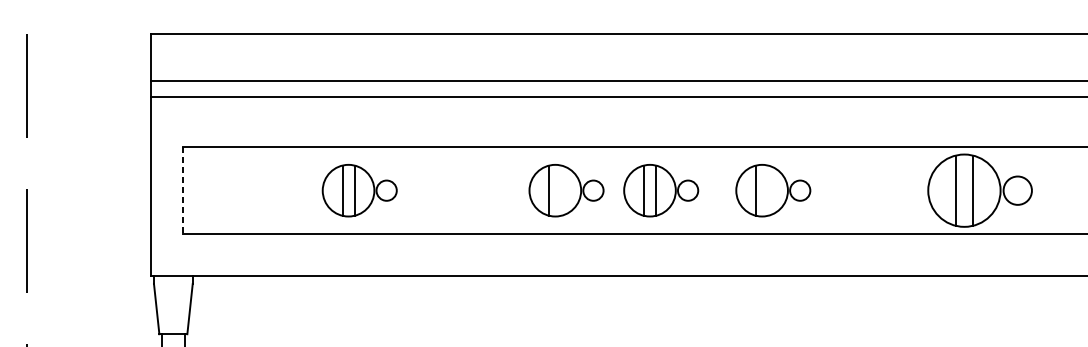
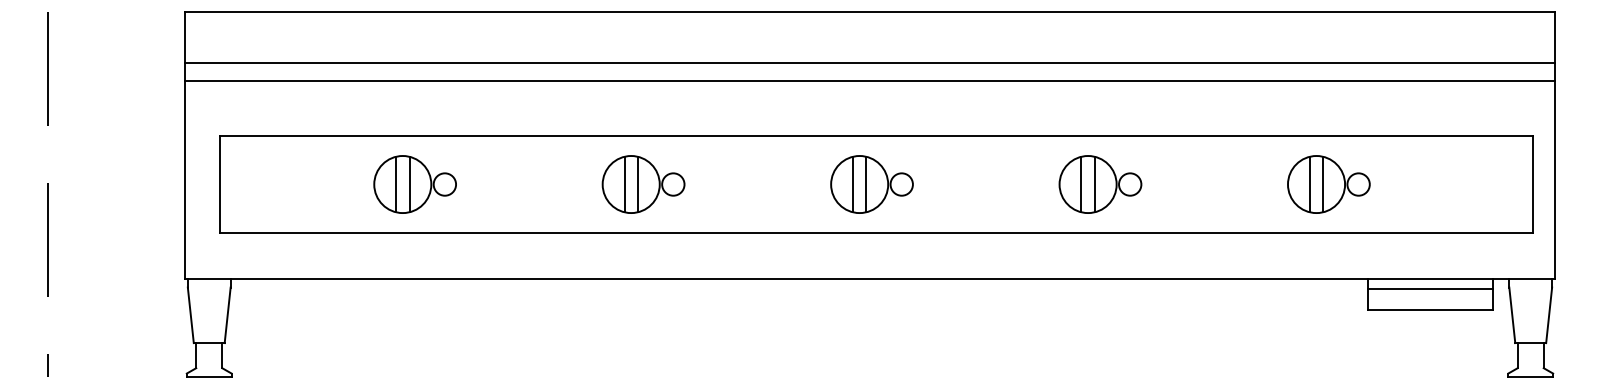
line: (561, 190) -> (637, 184), added
part: (660, 190) -> (747, 184), removed
line: (768, 190) -> (866, 184), added
part: (980, 190) -> (1100, 184), size x0.71
line: (182, 191) -> (219, 185), dashed -> solid

